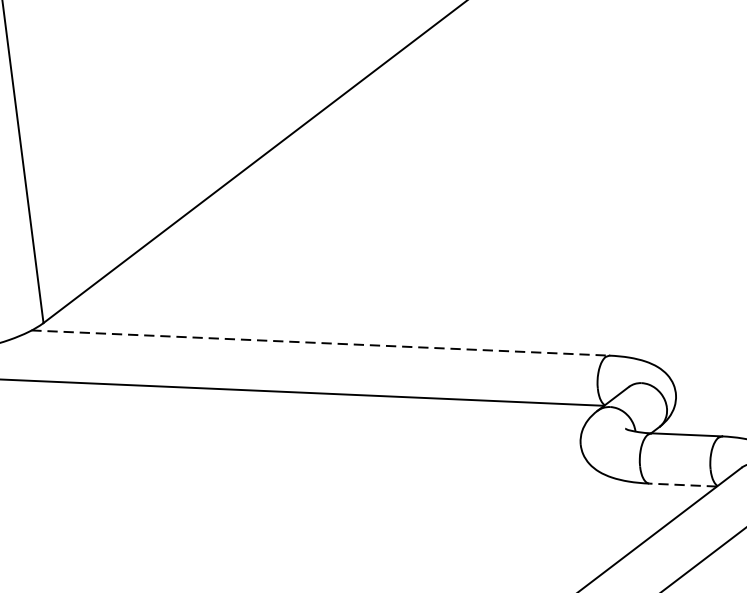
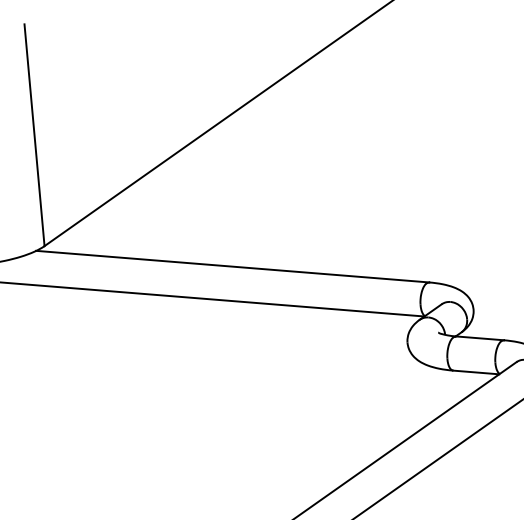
line: (321, 342) -> (233, 266), dashed -> solid
line: (682, 485) -> (475, 372), dashed -> solid

